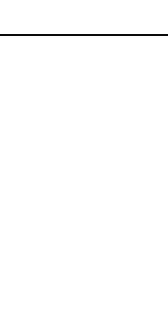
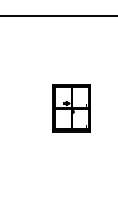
part: (88, 163) -> (71, 108), added

